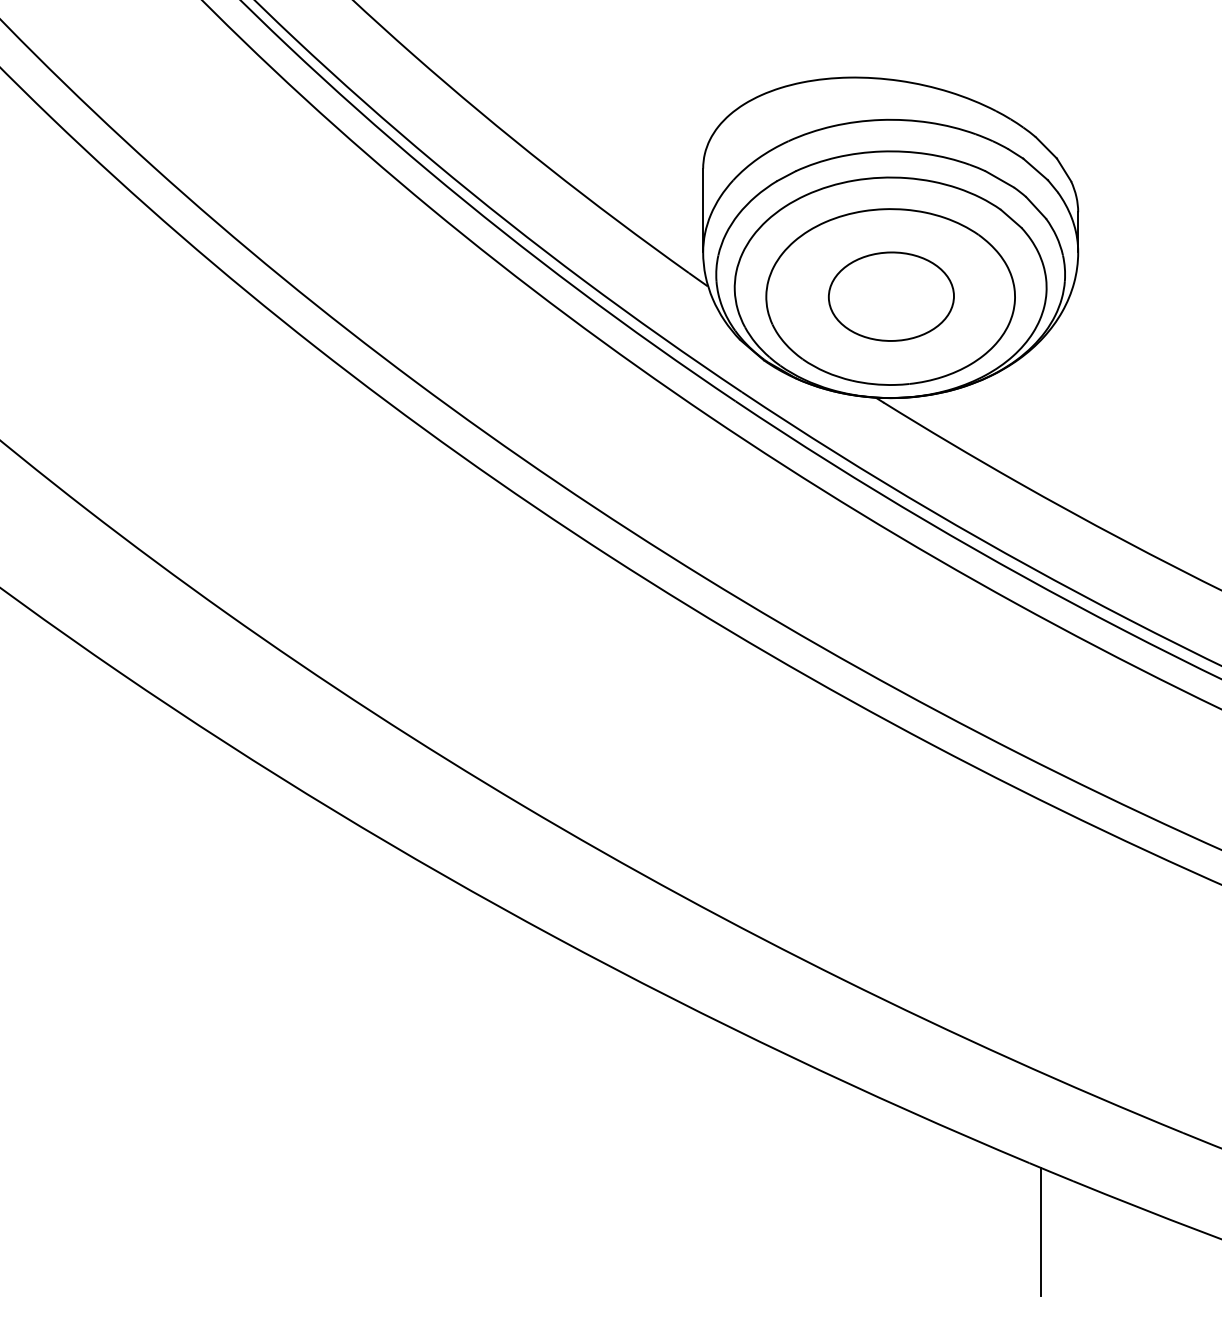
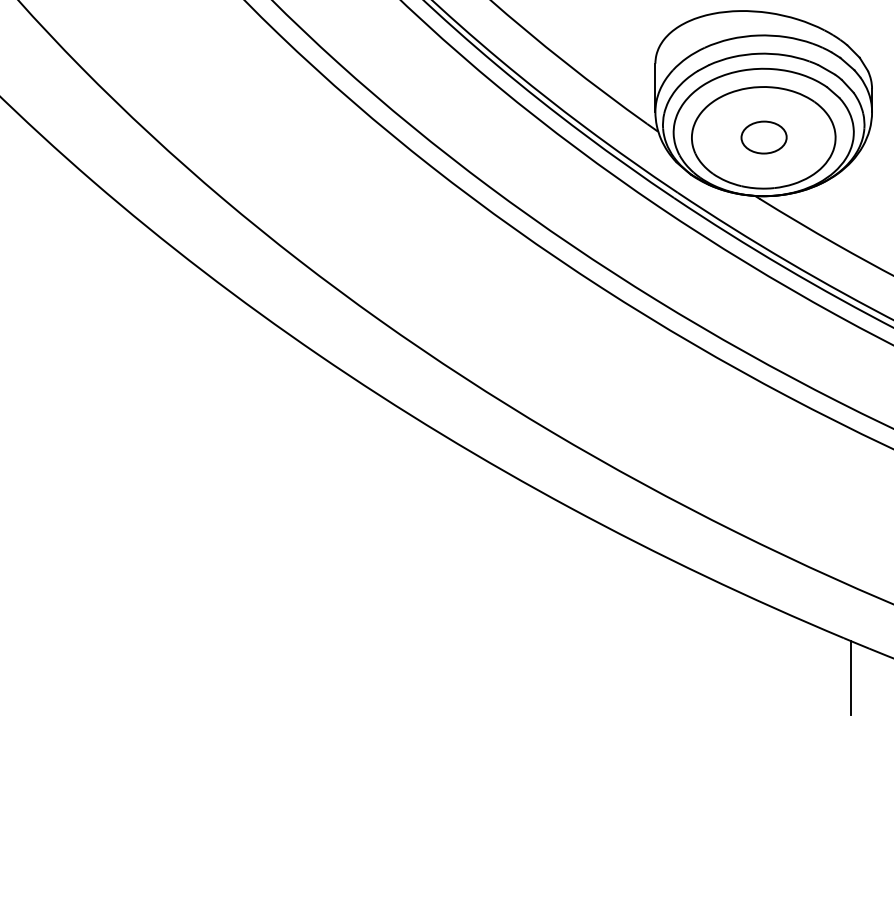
part: (890, 296) -> (763, 137), size x0.62

